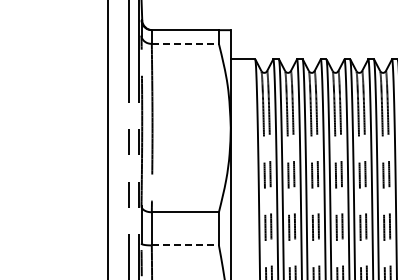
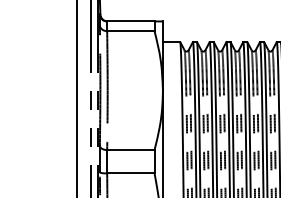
line: (185, 43) -> (130, 30), dashed -> solid
line: (185, 245) -> (130, 173), dashed -> solid

